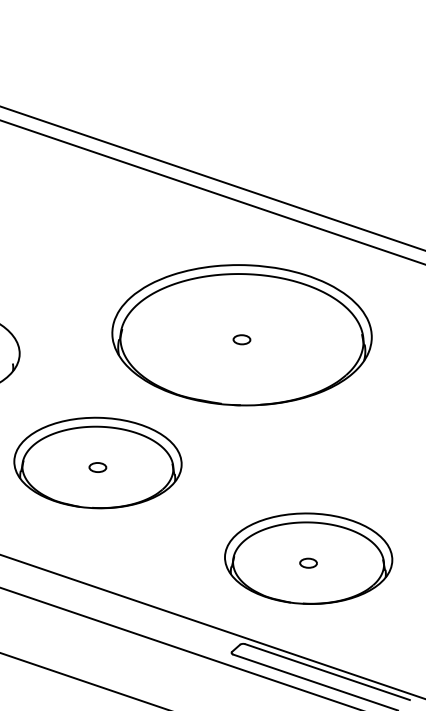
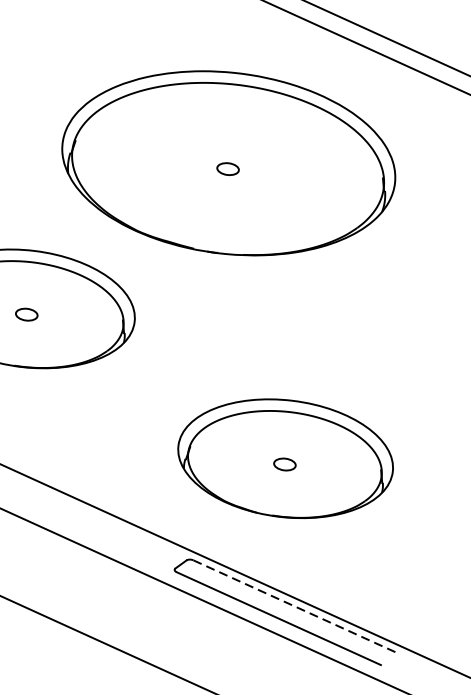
line: (327, 672) -> (295, 607), solid -> dashed

